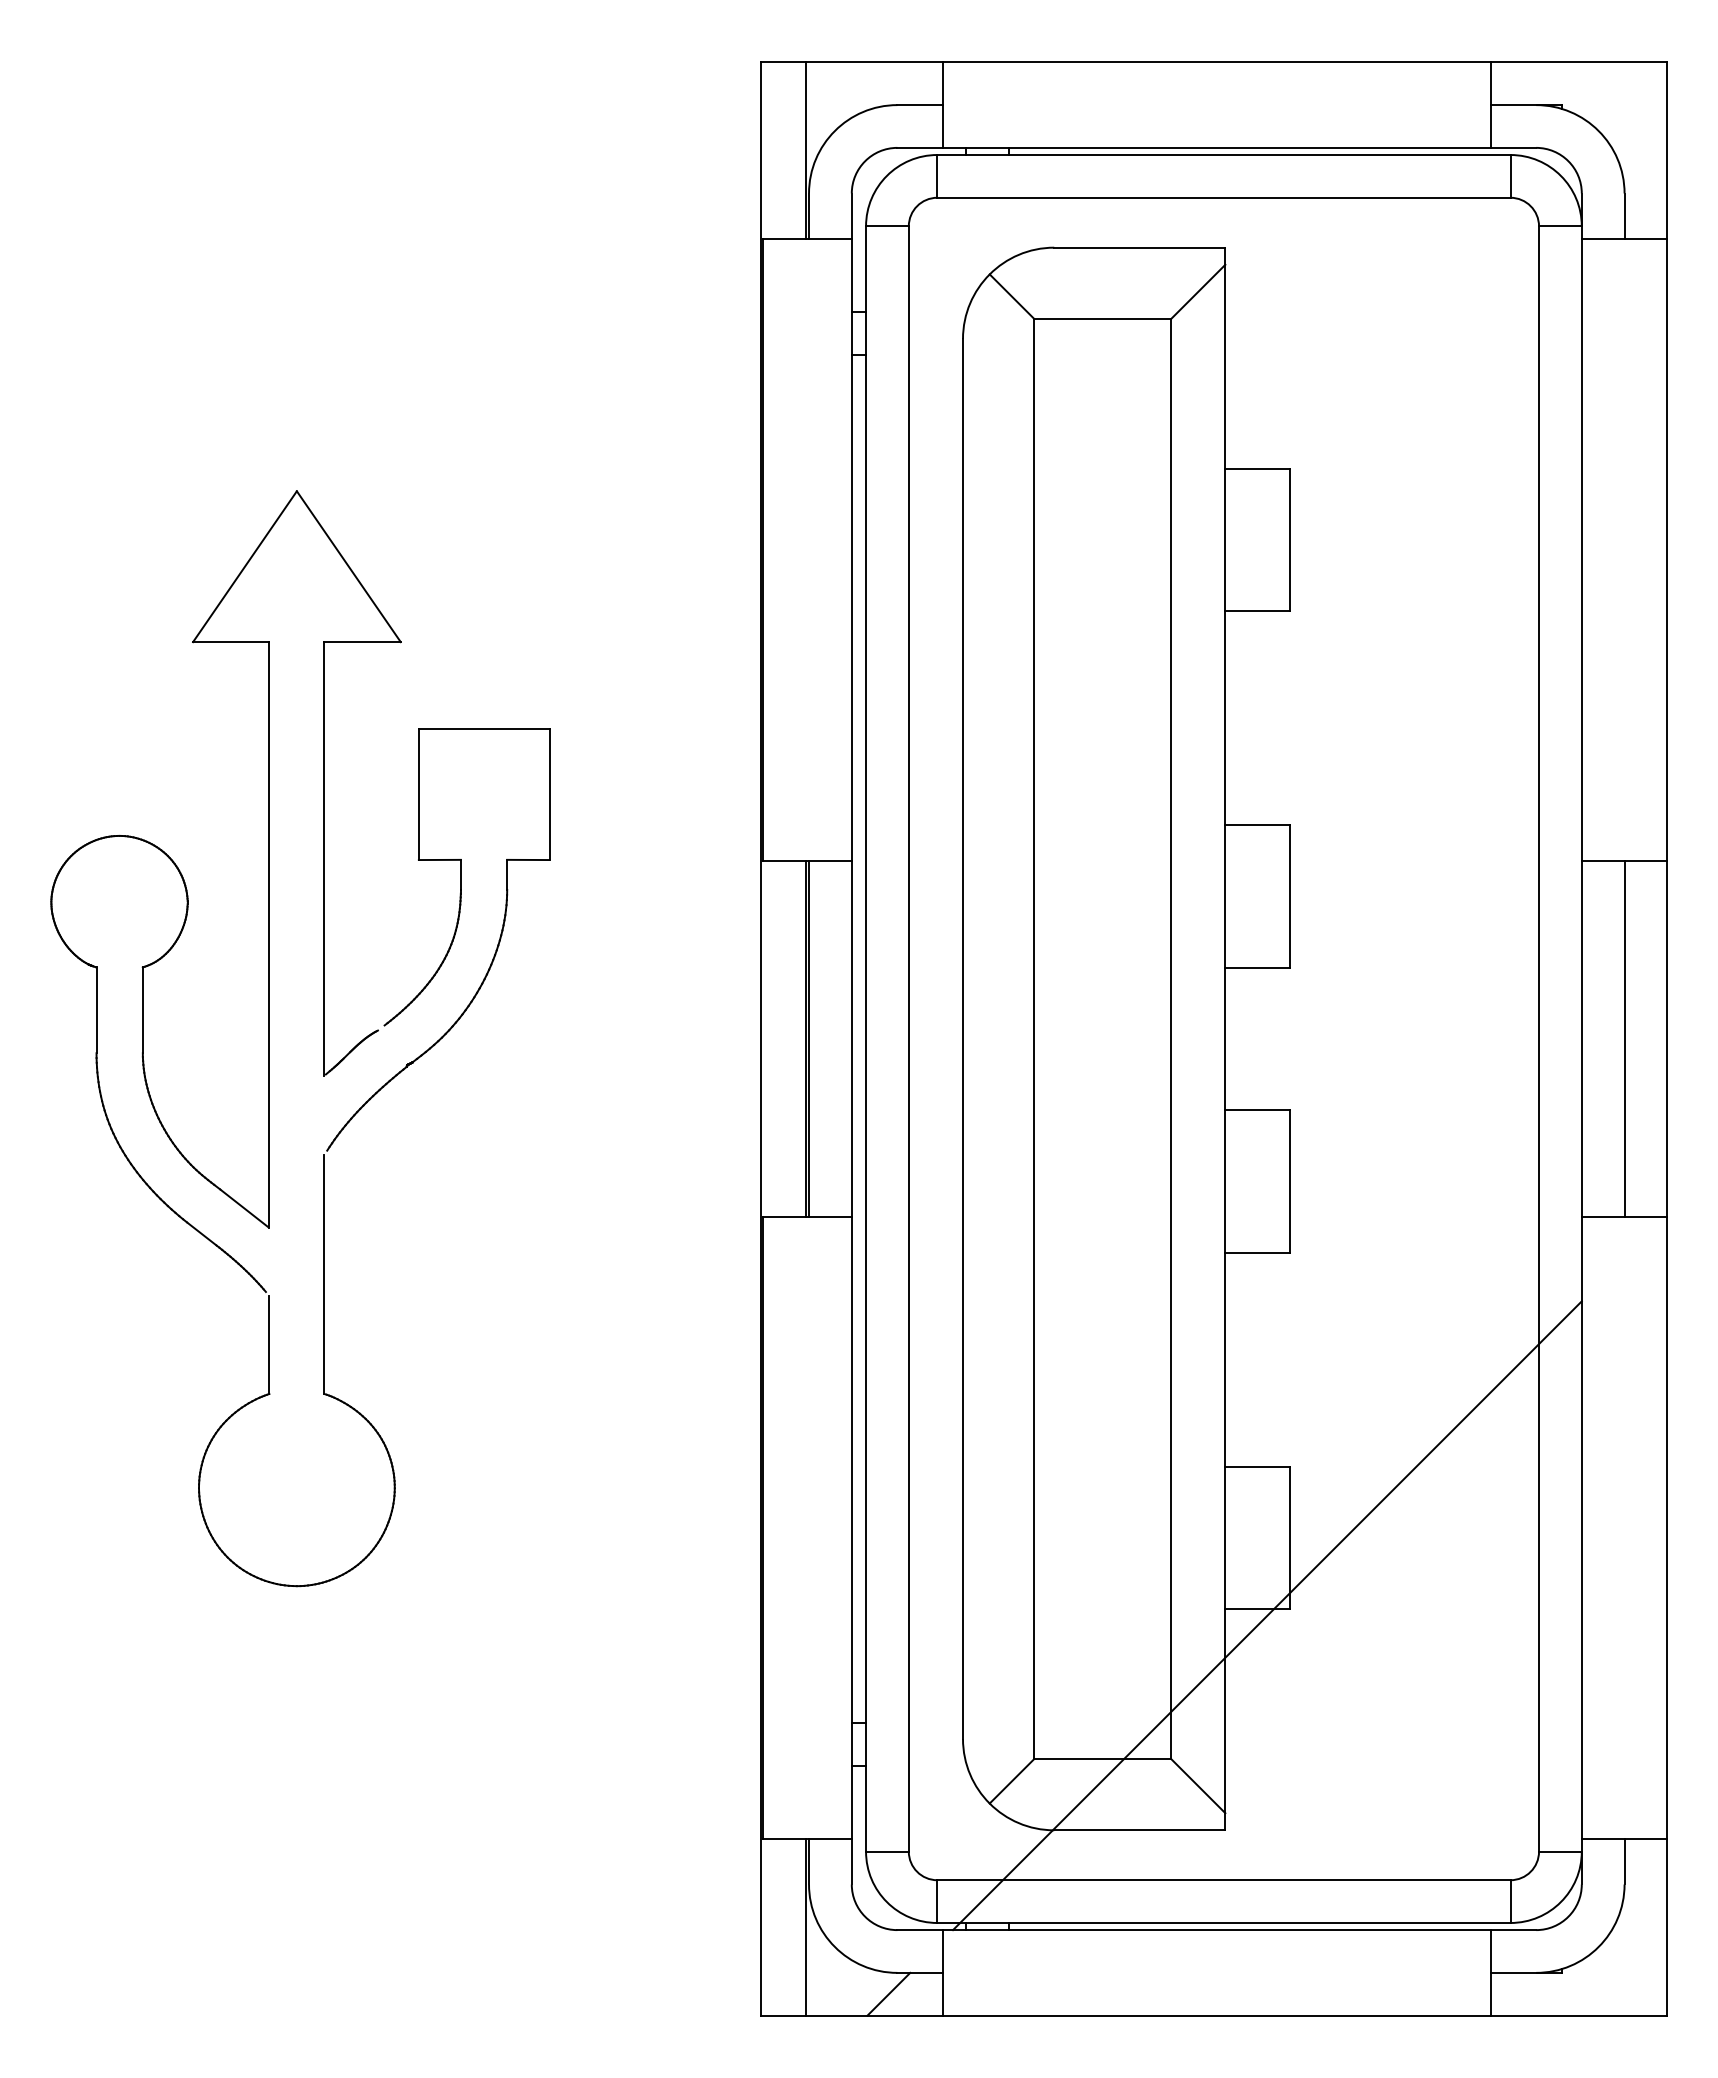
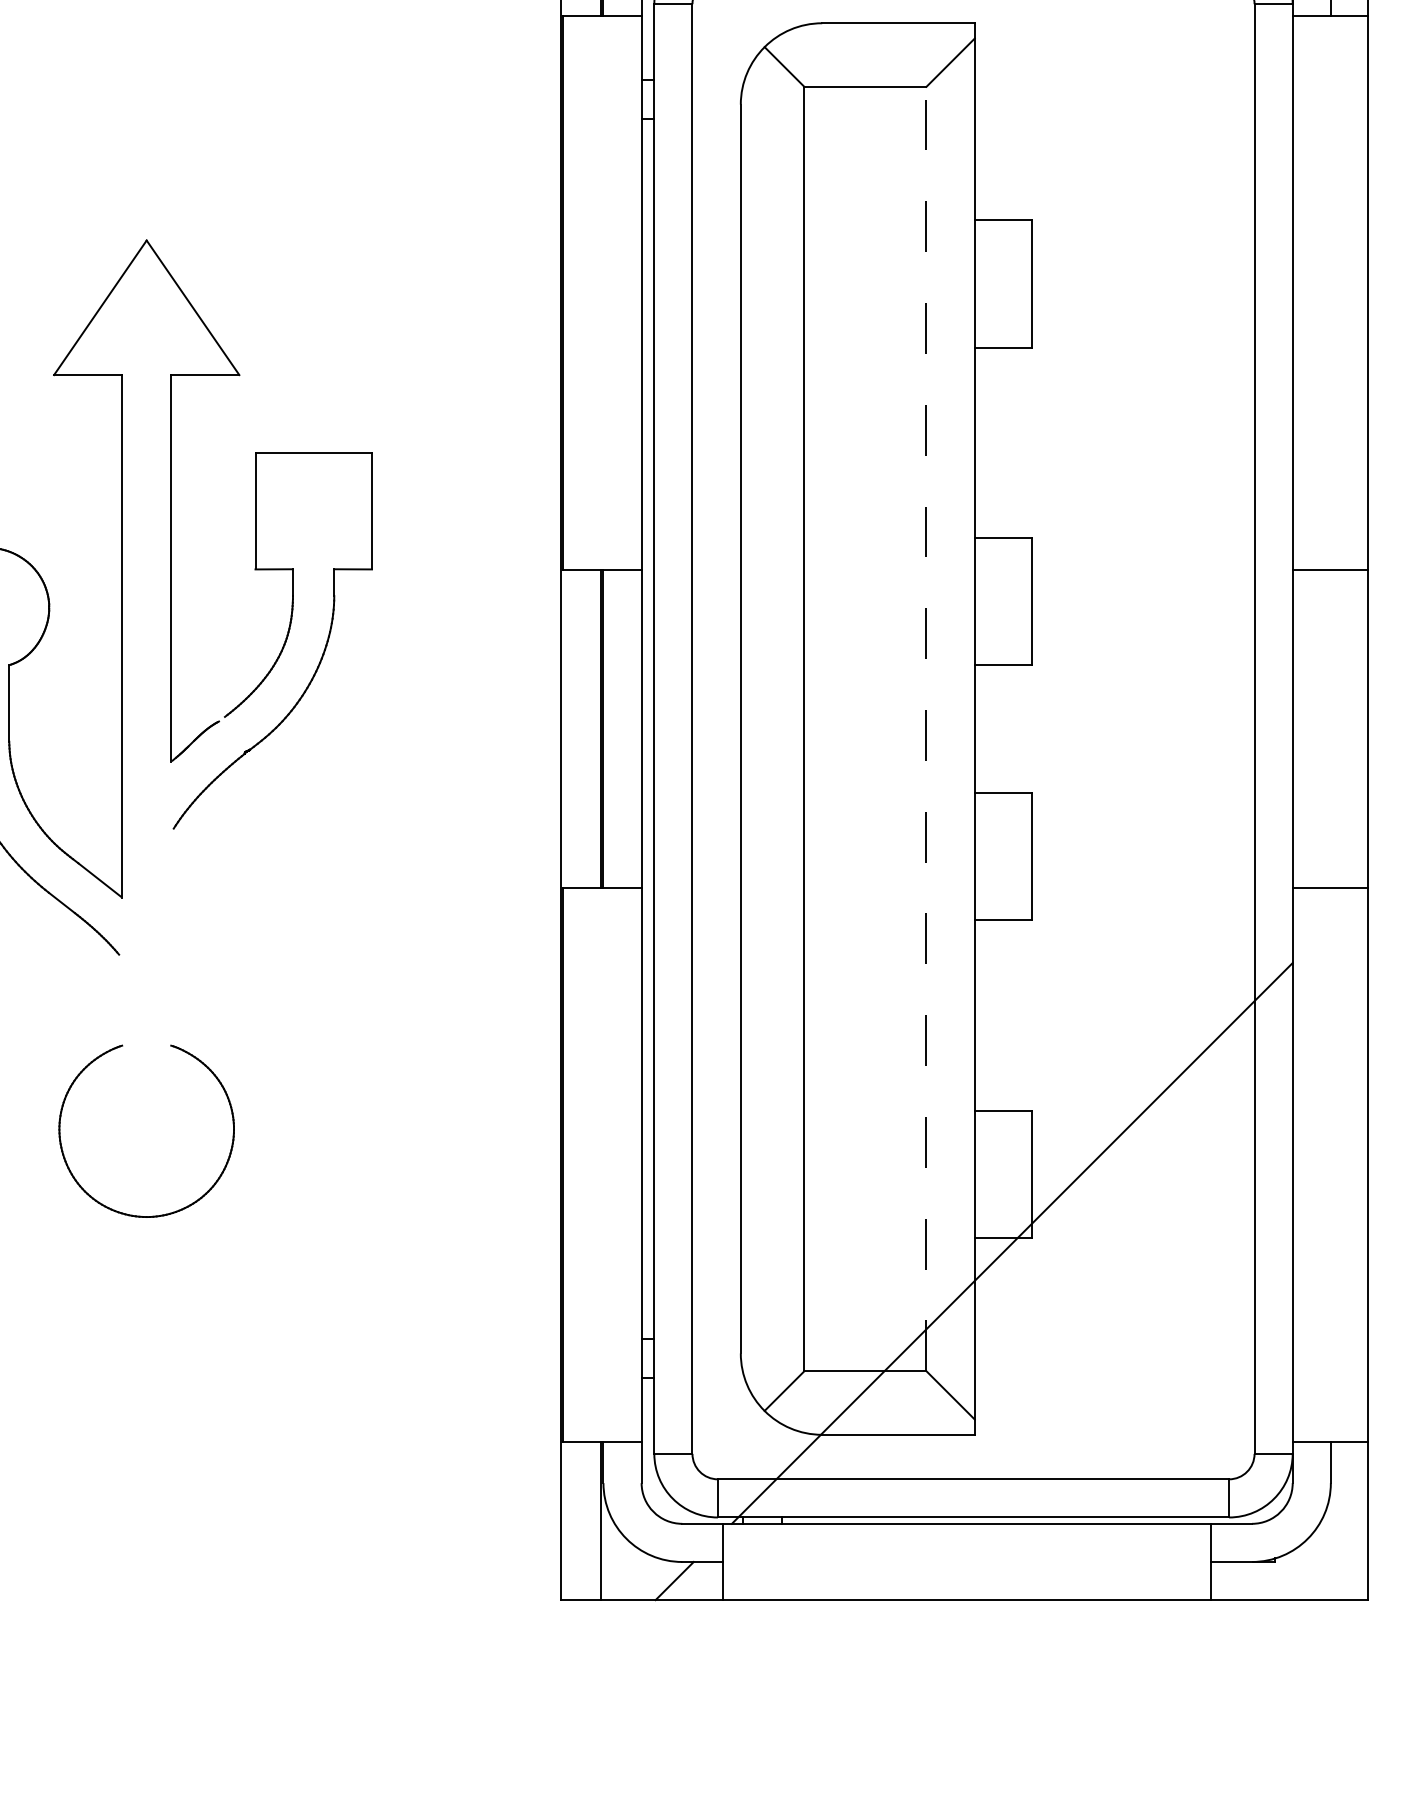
line: (1171, 1038) -> (926, 728), solid -> dashed
line: (1624, 1038) -> (1330, 728), removed
line: (324, 1274) -> (171, 939), removed
line: (269, 1345) -> (122, 1002), removed

